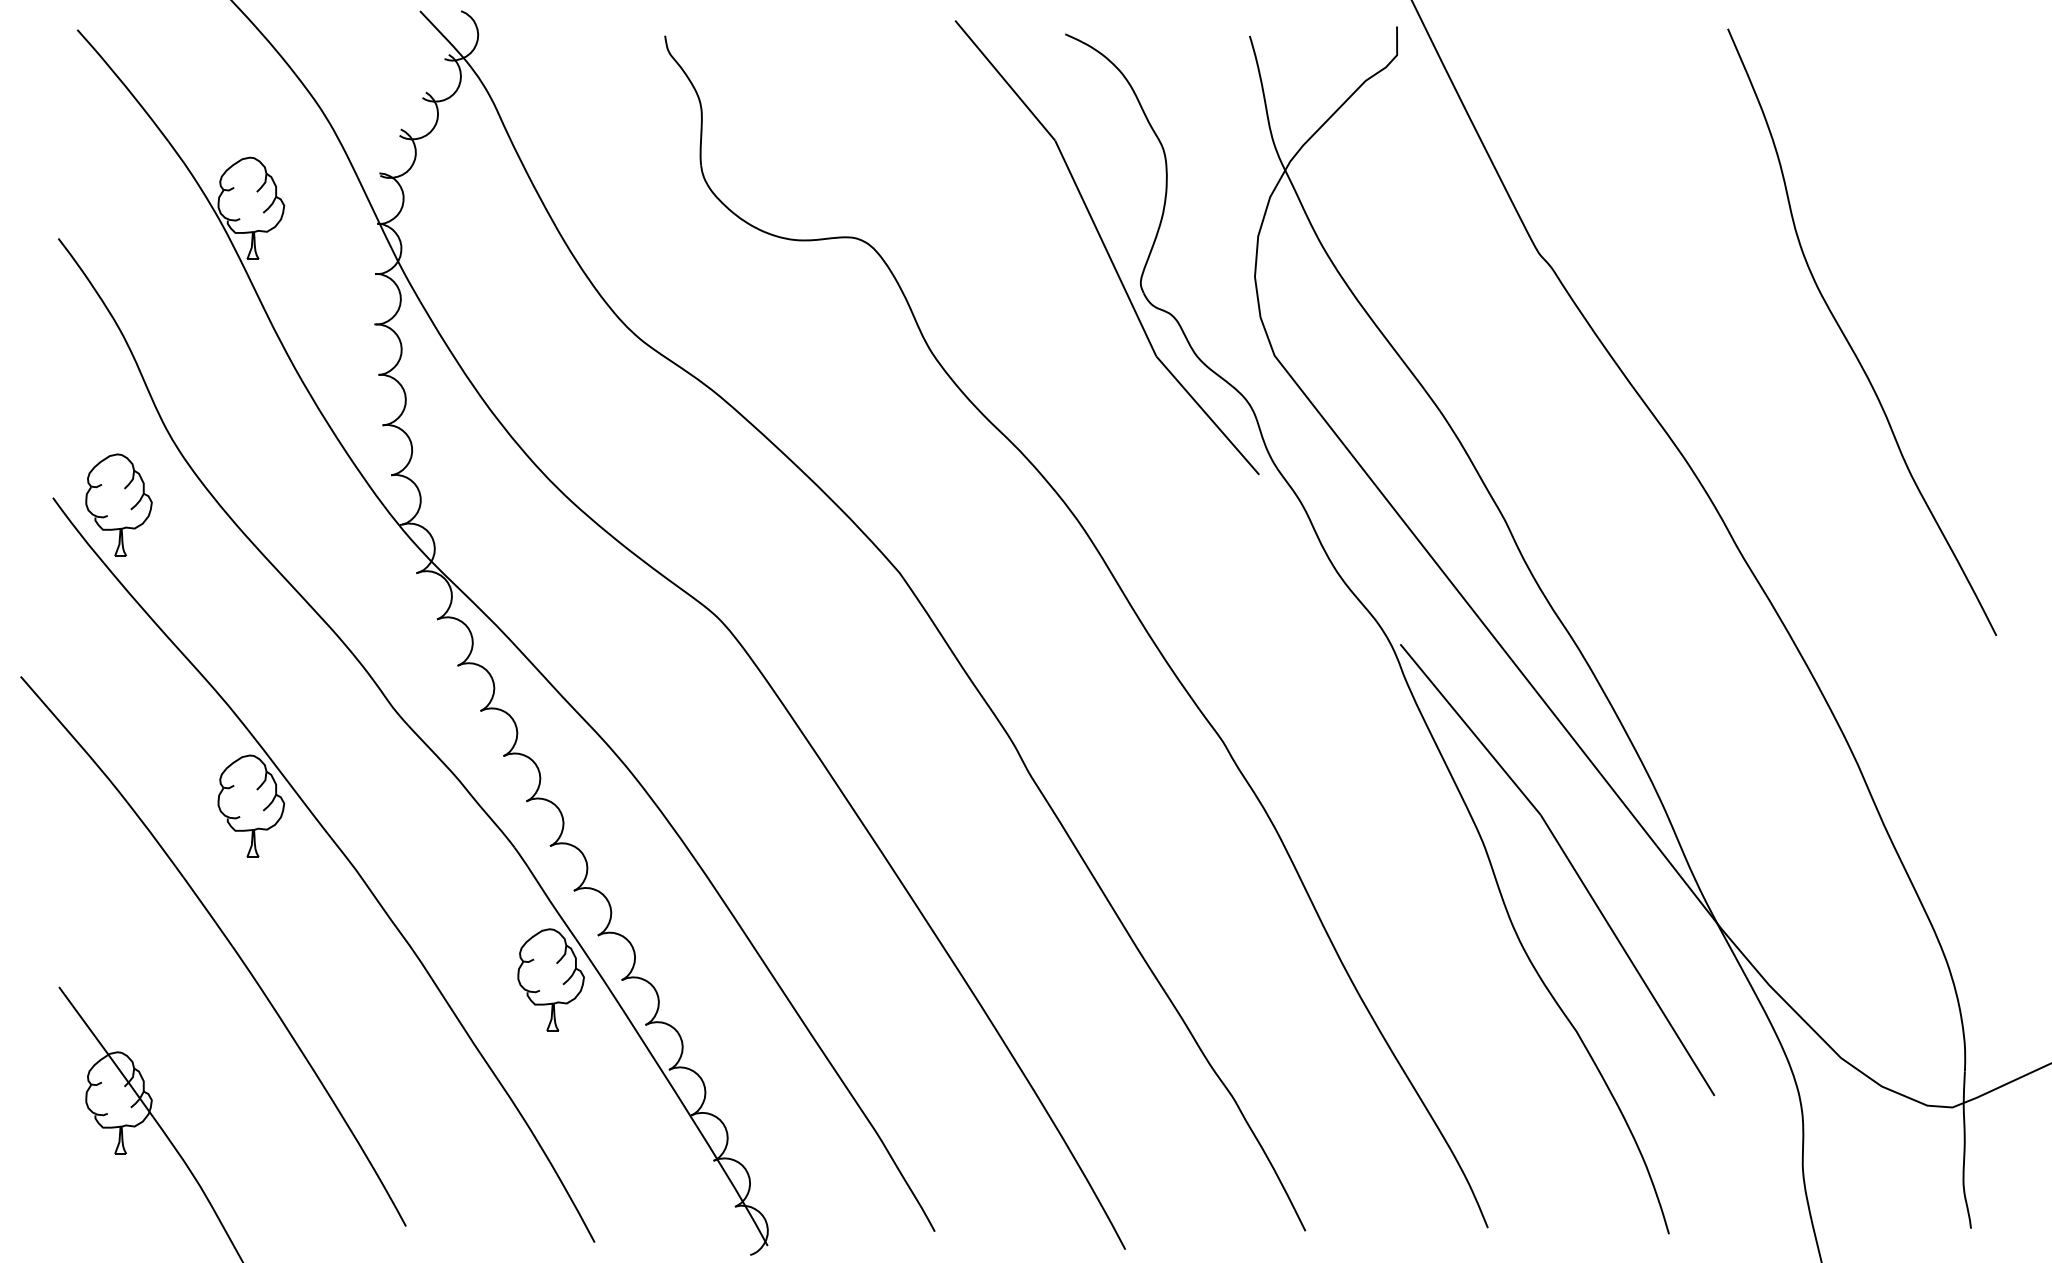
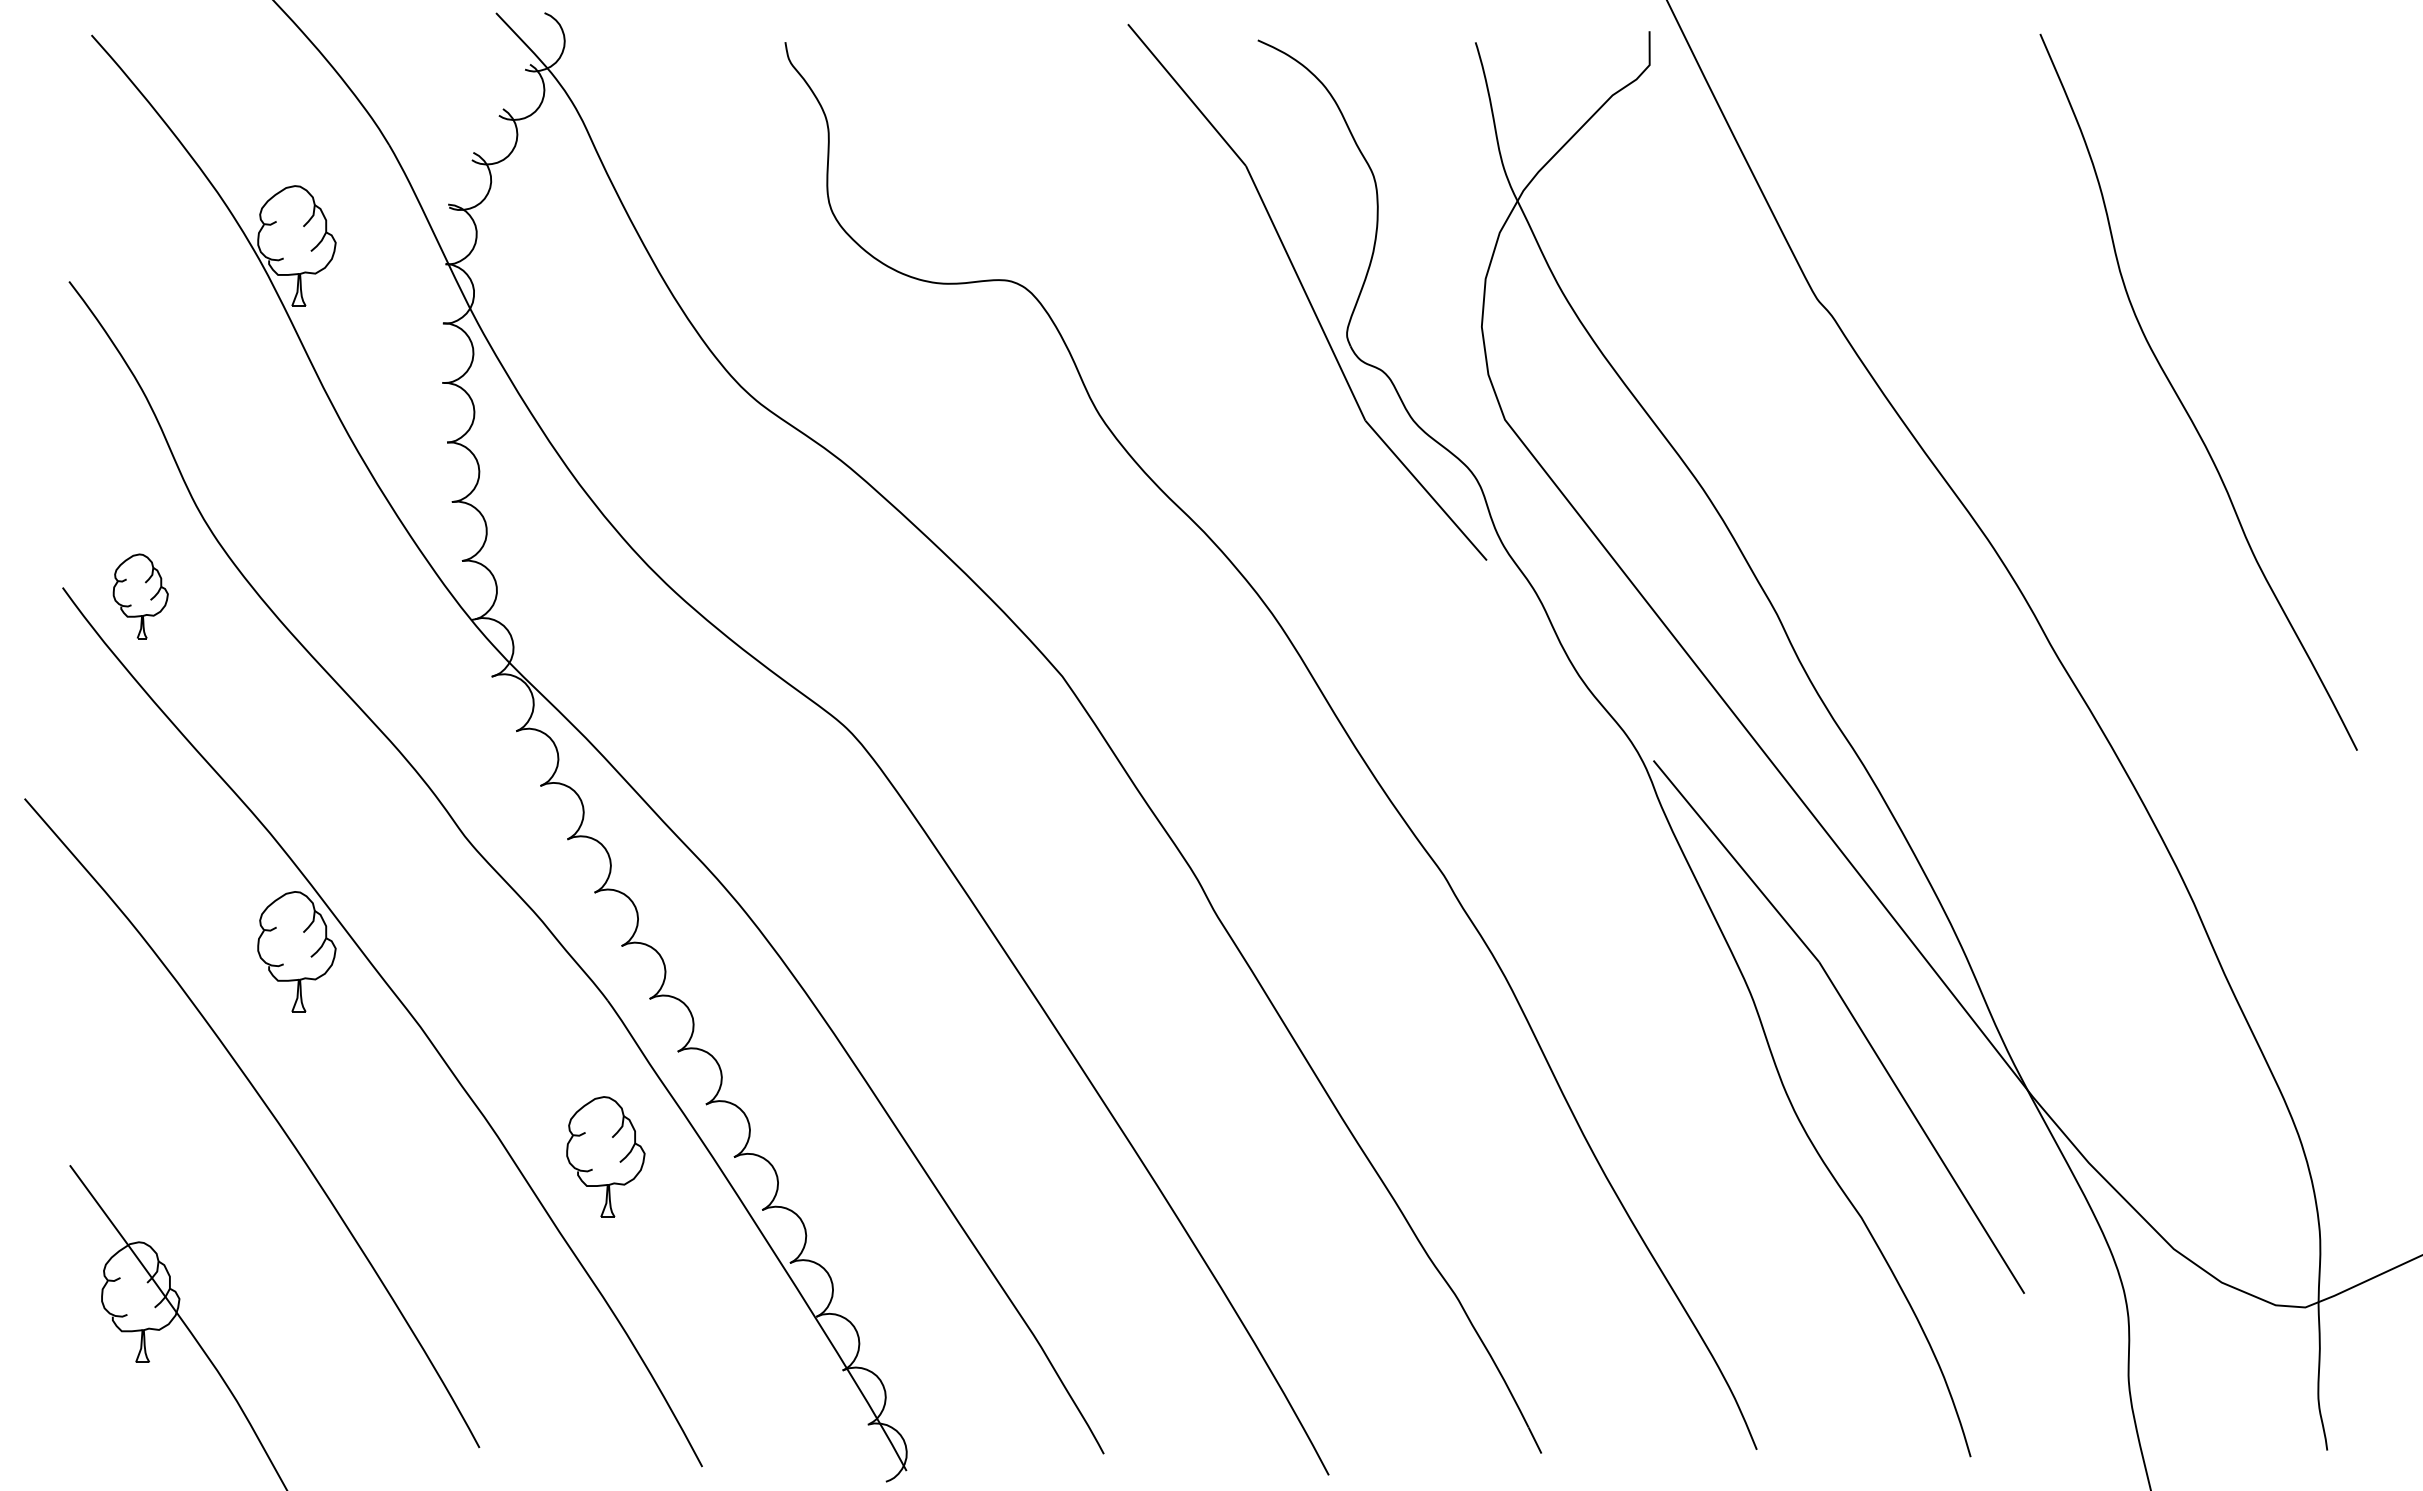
part: (118, 505) -> (140, 596), size x0.7
part: (550, 979) -> (605, 1156), moved

